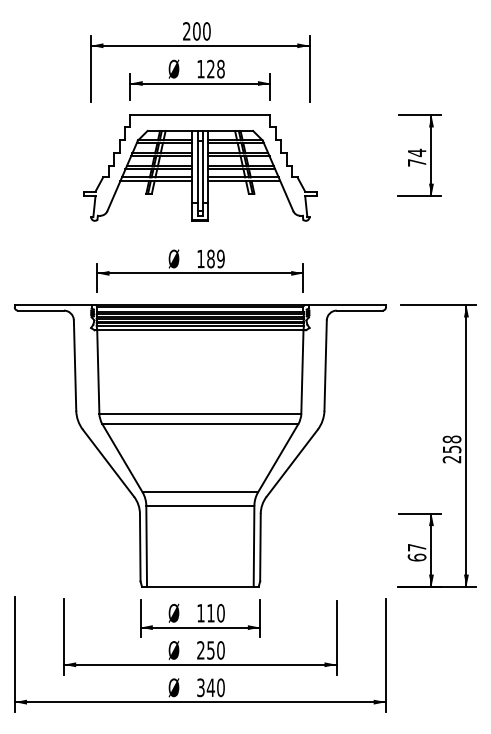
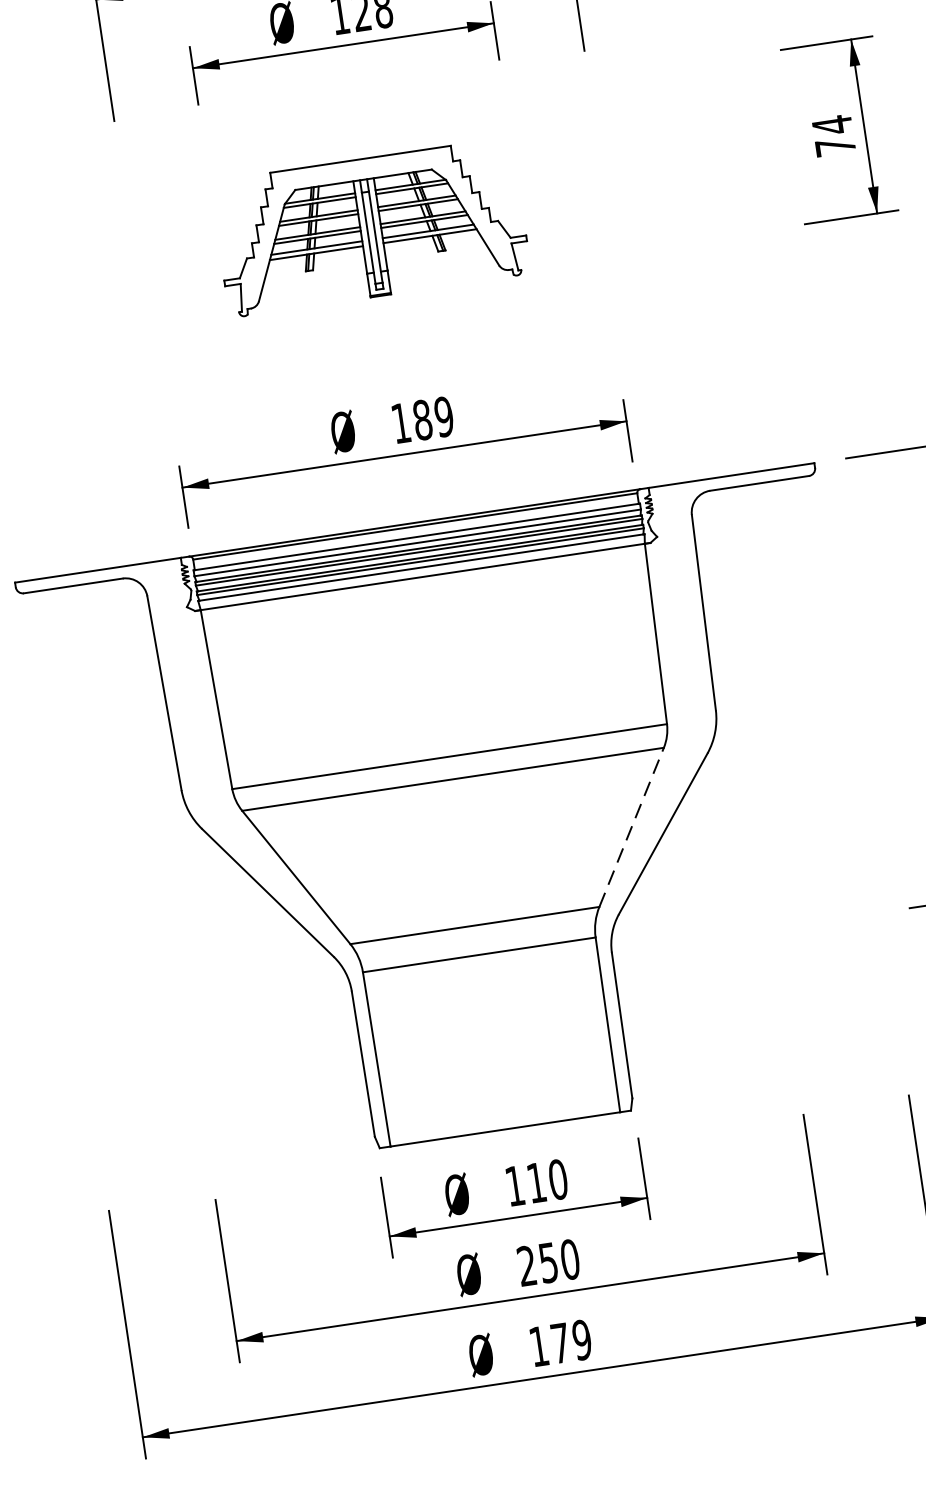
part: (200, 167) -> (370, 226), size x0.6
line: (278, 457) -> (631, 825), solid -> dashed
text: (210, 687) -> (559, 1342), 340 -> 179

